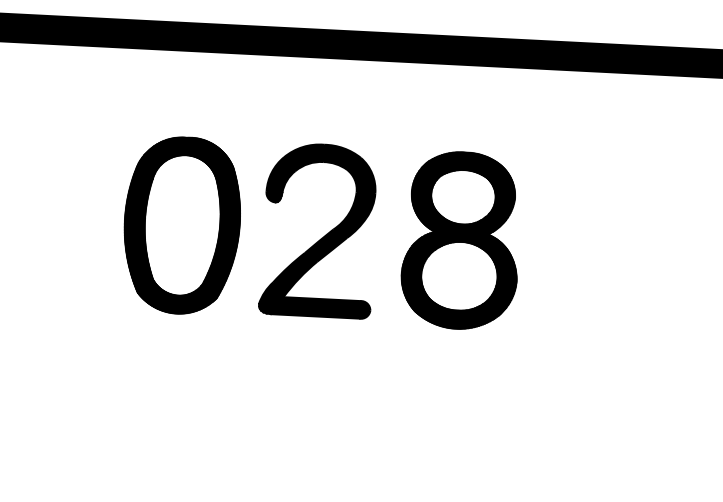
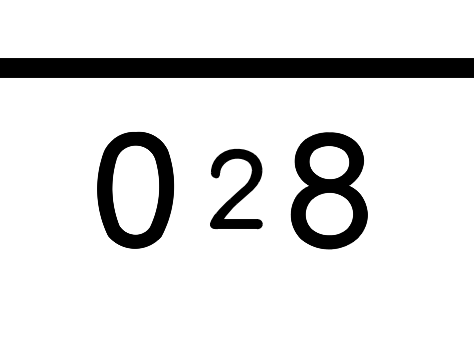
part: (182, 224) -> (135, 189), moved
part: (318, 229) -> (236, 188), size x0.7

